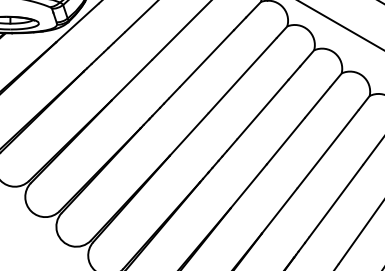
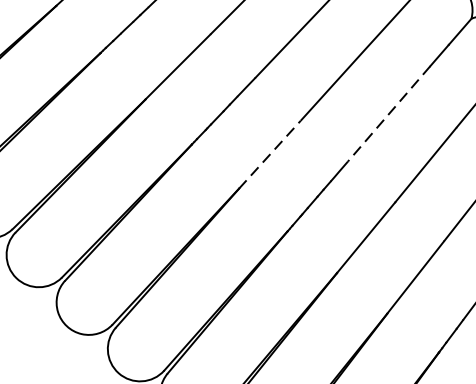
line: (262, 109) -> (388, 114), solid -> dashed
line: (188, 134) -> (269, 154), solid -> dashed

